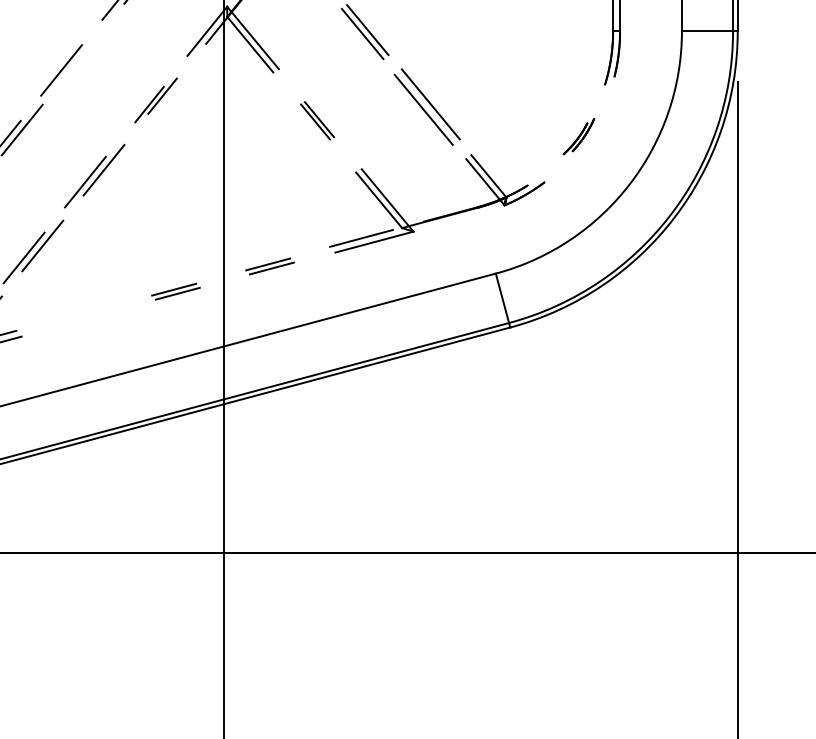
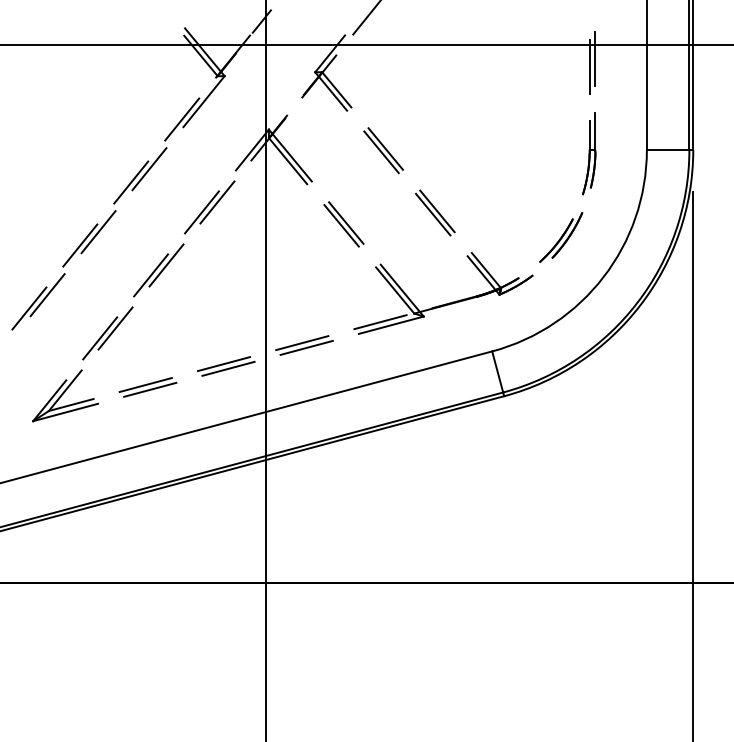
line: (83, 54) -> (149, 169), added
part: (155, 100) -> (209, 207), size x1.43
part: (427, 106) -> (435, 212), size x0.71
part: (316, 120) -> (343, 224), size x1.43
part: (579, 136) -> (561, 237), size x1.67
part: (270, 266) -> (304, 345), size x1.43
part: (176, 291) -> (226, 366), size x1.43
part: (81, 317) -> (147, 387), added

